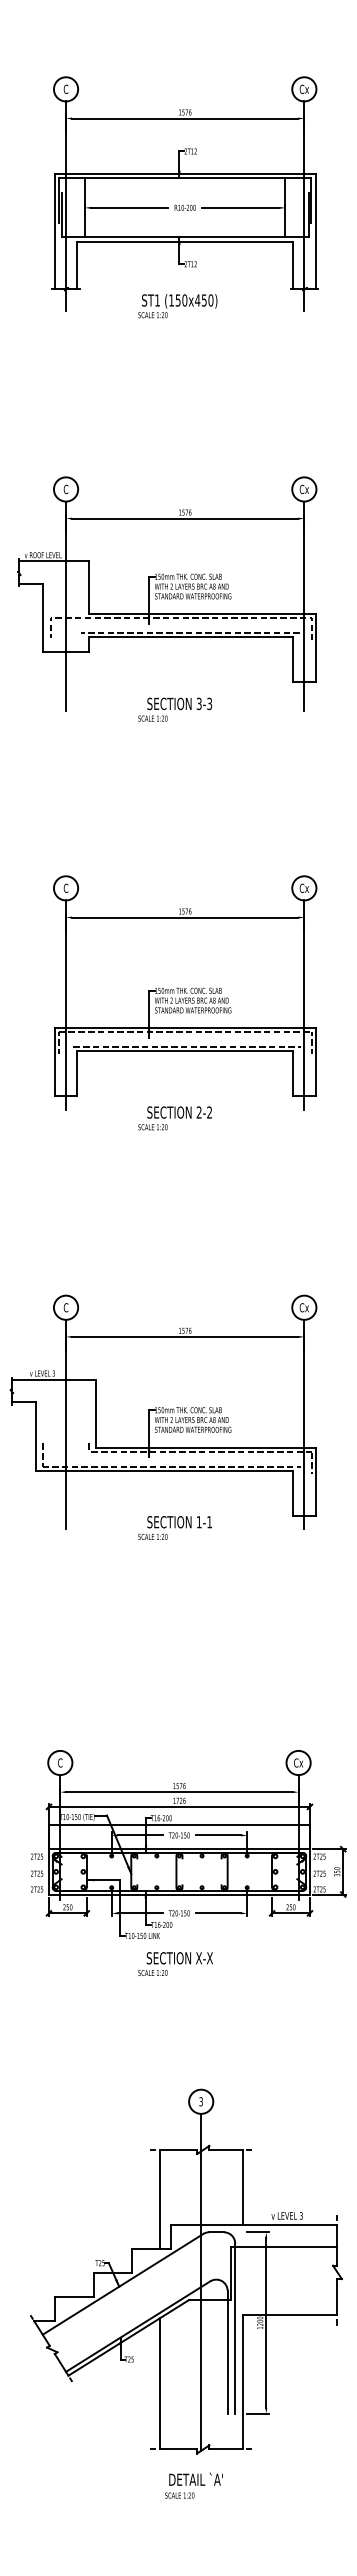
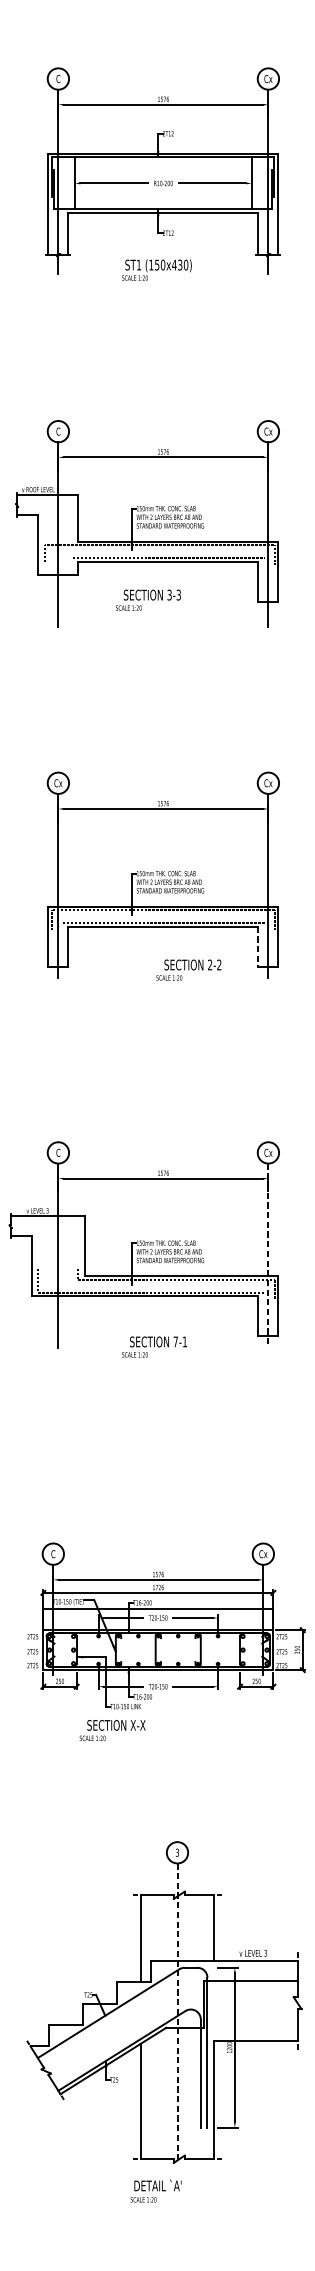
text: (204, 299) -> (180, 264), (150x450) -> (150x430)
text: (175, 709) -> (148, 600), moved
text: (65, 887) -> (57, 782), C -> Cx
line: (293, 1073) -> (258, 946), solid -> dashed
text: (174, 1118) -> (188, 970), moved
line: (304, 1424) -> (268, 1255), solid -> dashed
text: (198, 1522) -> (175, 1342), 1-1 -> 7-1
text: (175, 1963) -> (112, 1730), moved
line: (201, 2281) -> (177, 2011), solid -> dashed
text: (193, 2485) -> (155, 2190), moved

